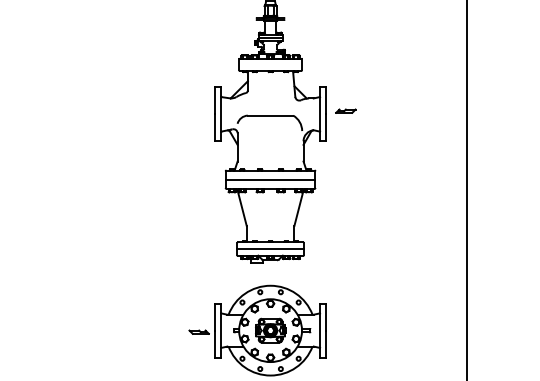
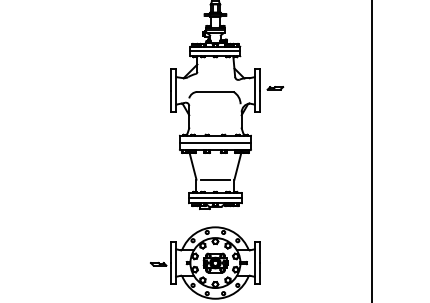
line: (270, 64) -> (215, 51), added
line: (270, 225) -> (215, 179), added

